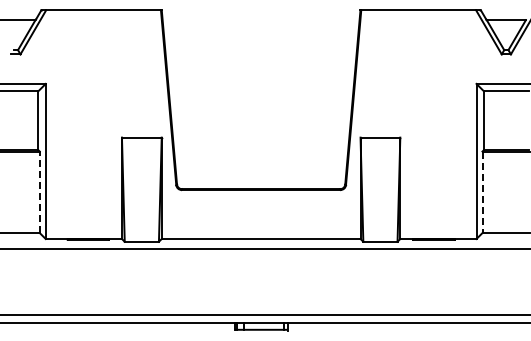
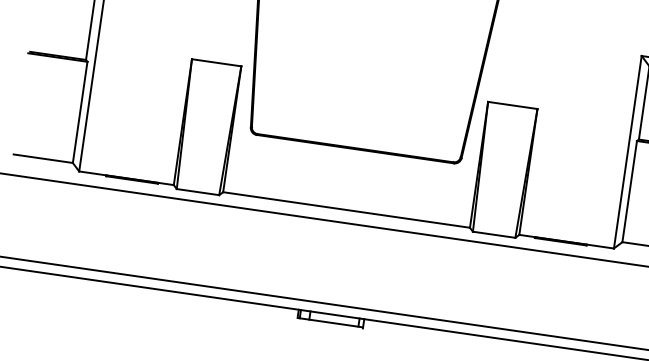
line: (39, 192) -> (79, 112), dashed -> solid
line: (482, 192) -> (629, 191), dashed -> solid

